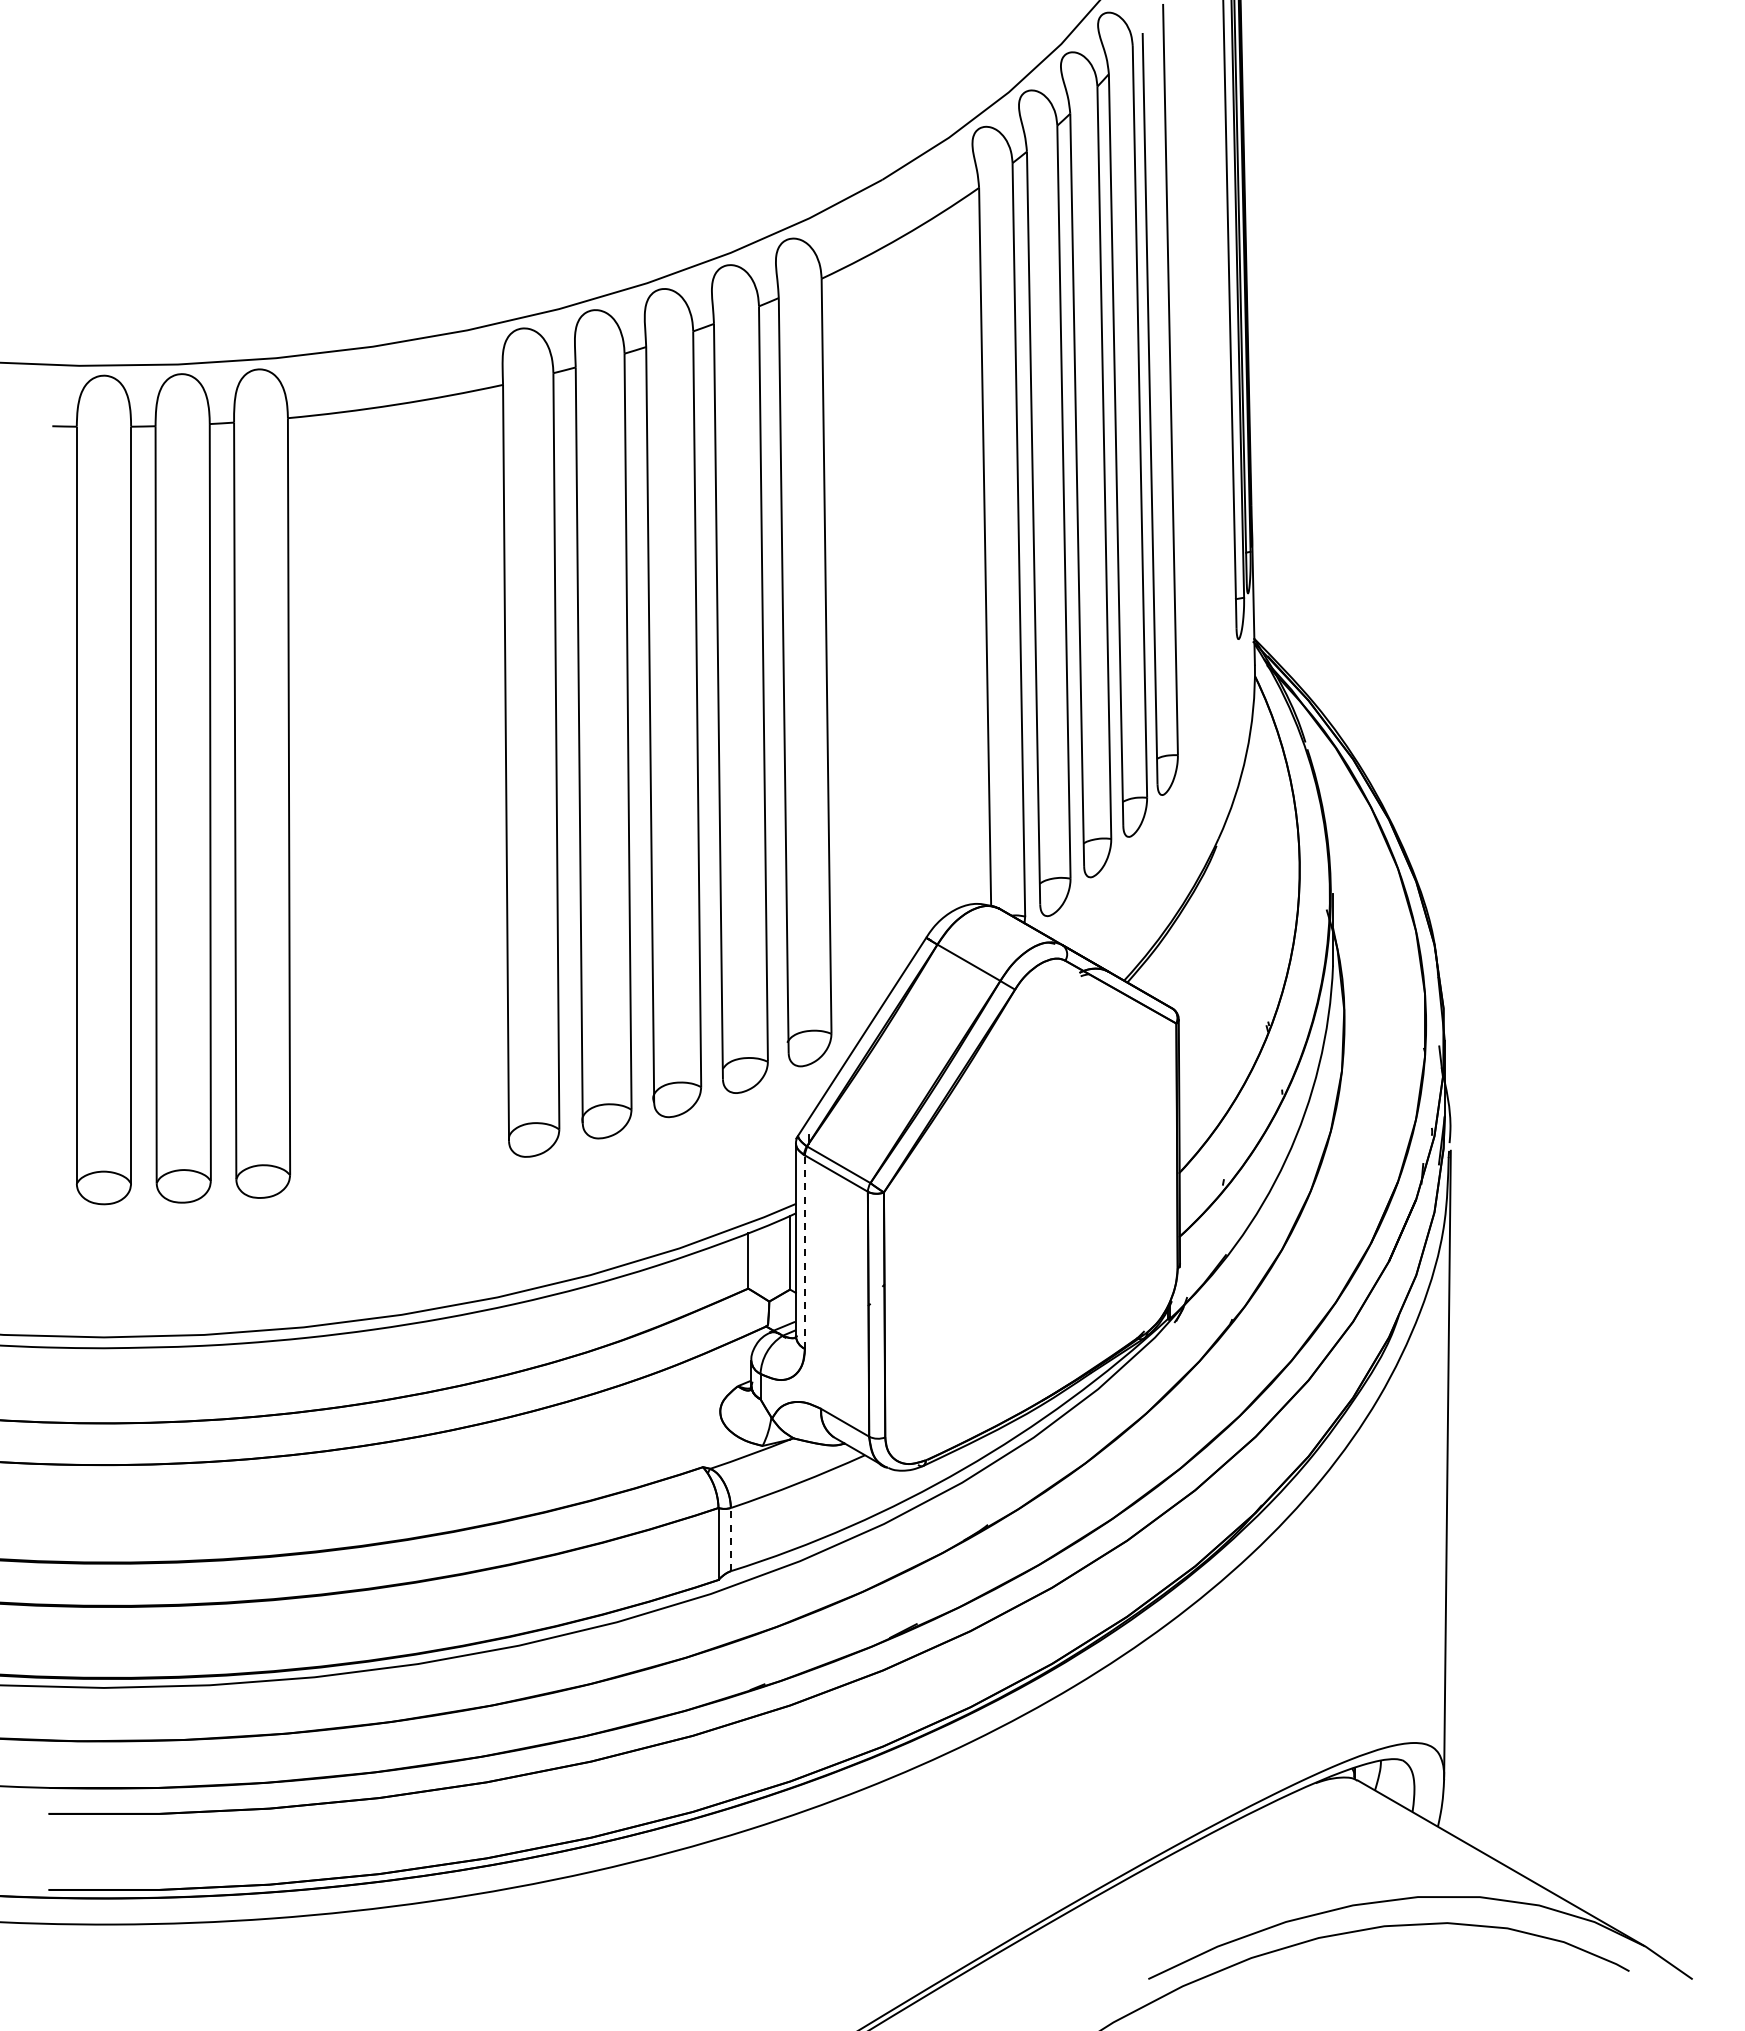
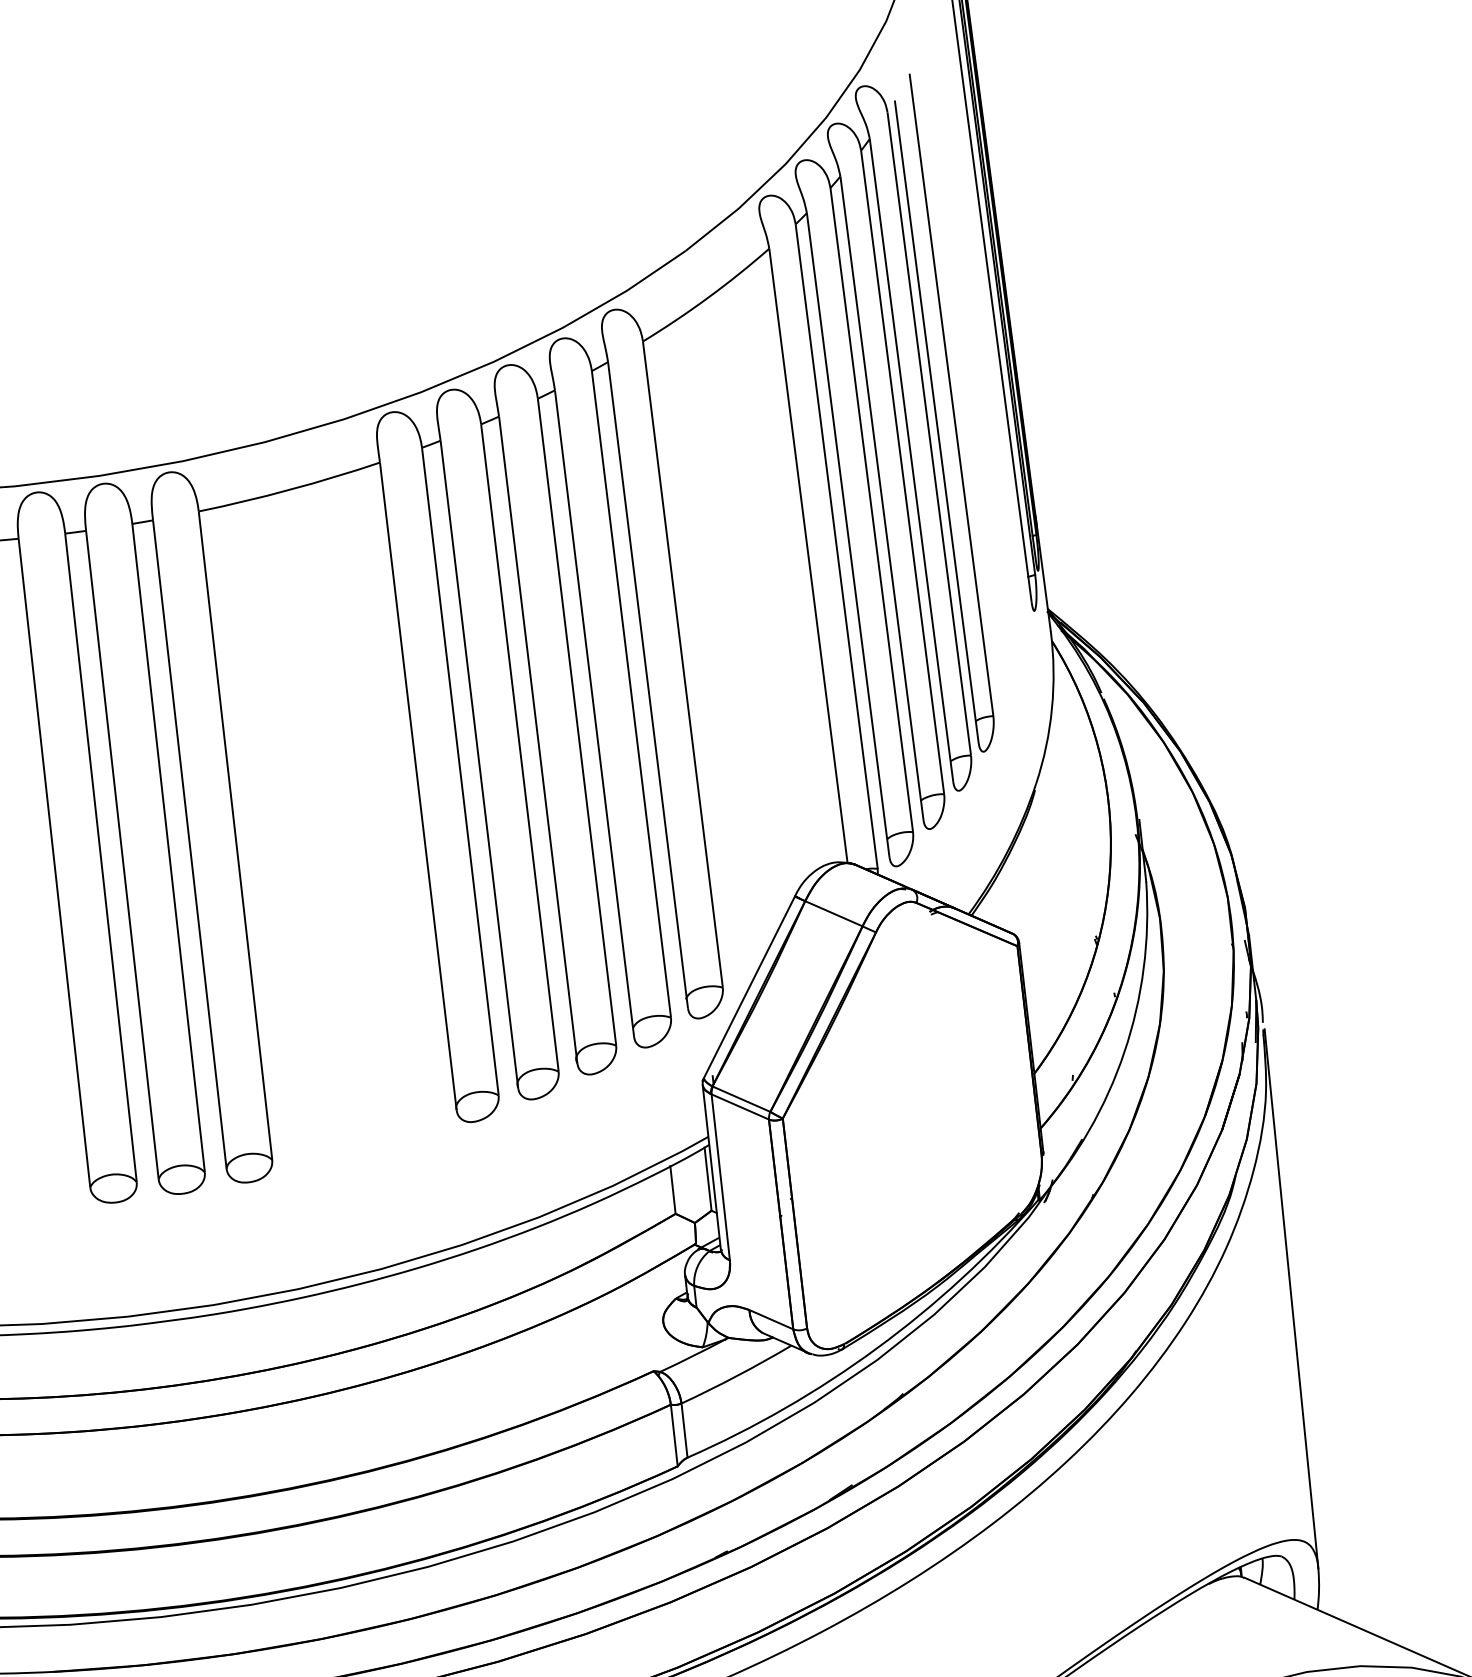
line: (804, 1252) -> (720, 1177), dashed -> solid
line: (730, 1539) -> (684, 1430), dashed -> solid

